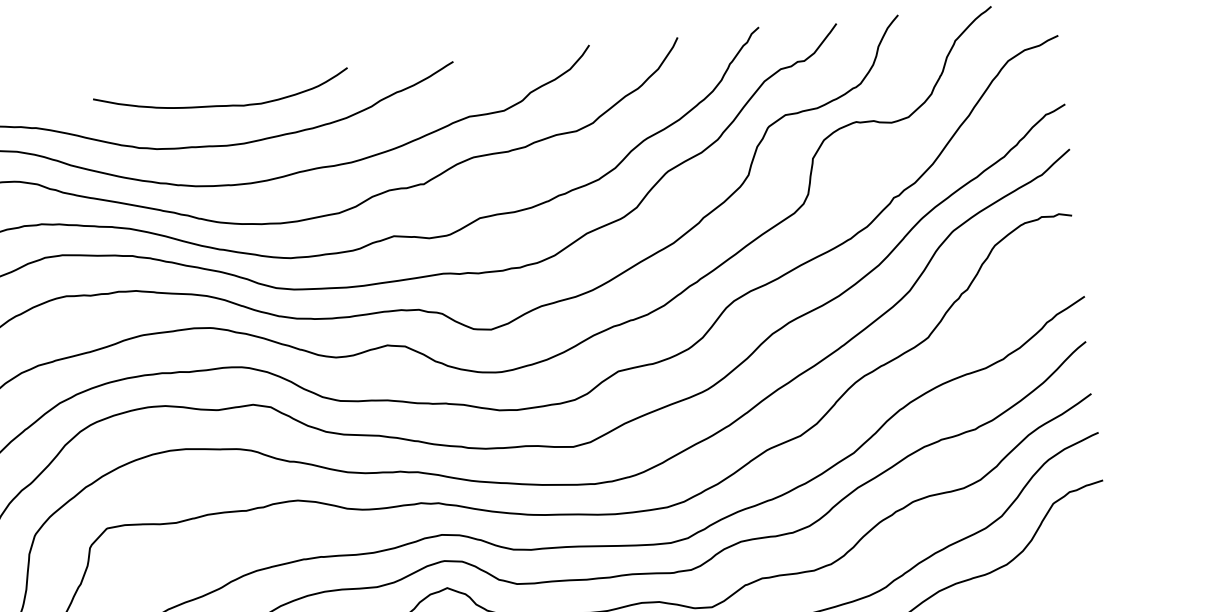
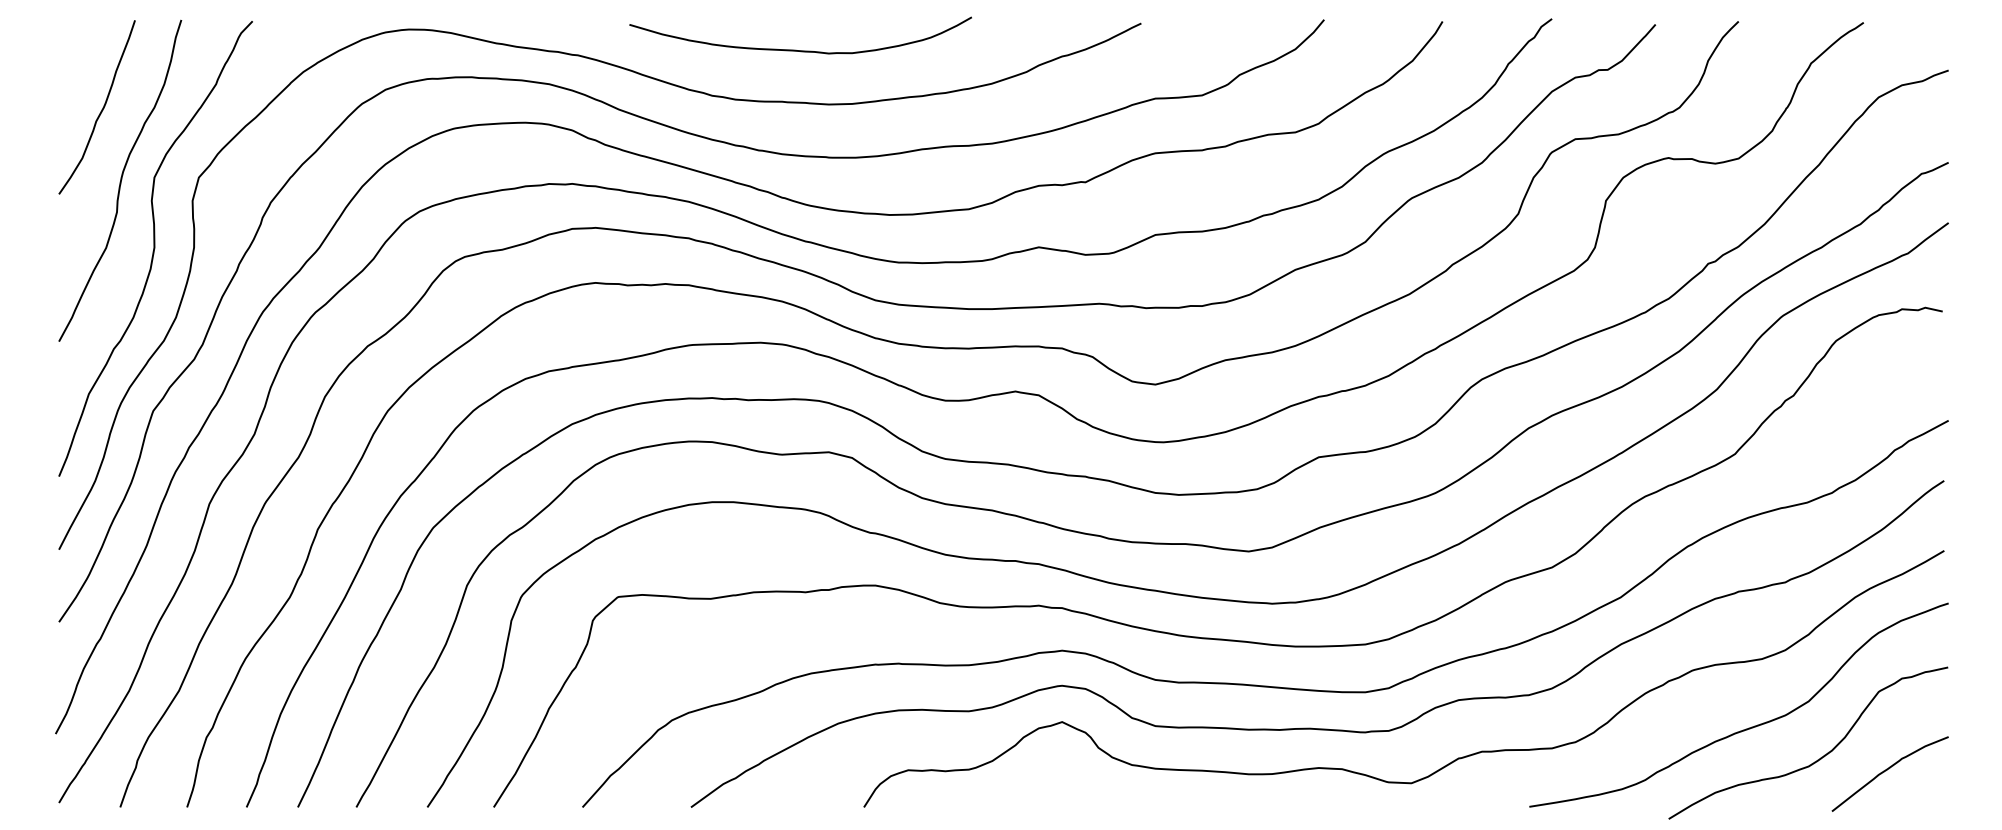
curve: (219, 105) -> (796, 49), moved
curve: (1065, 561) -> (1887, 770), added

